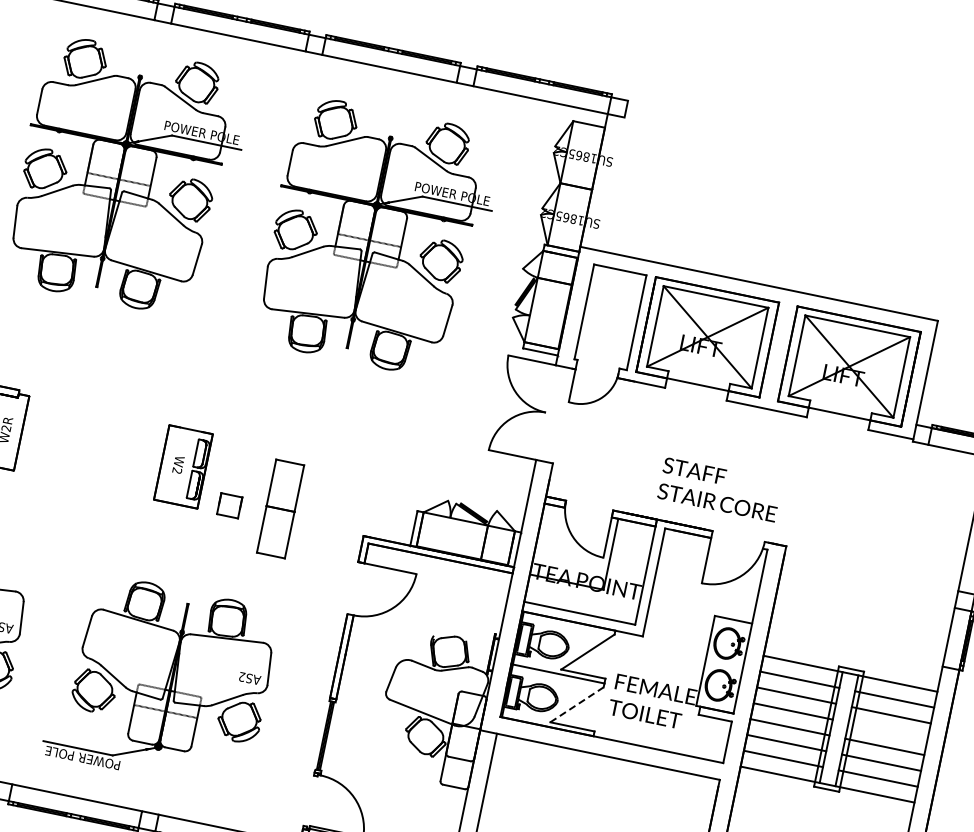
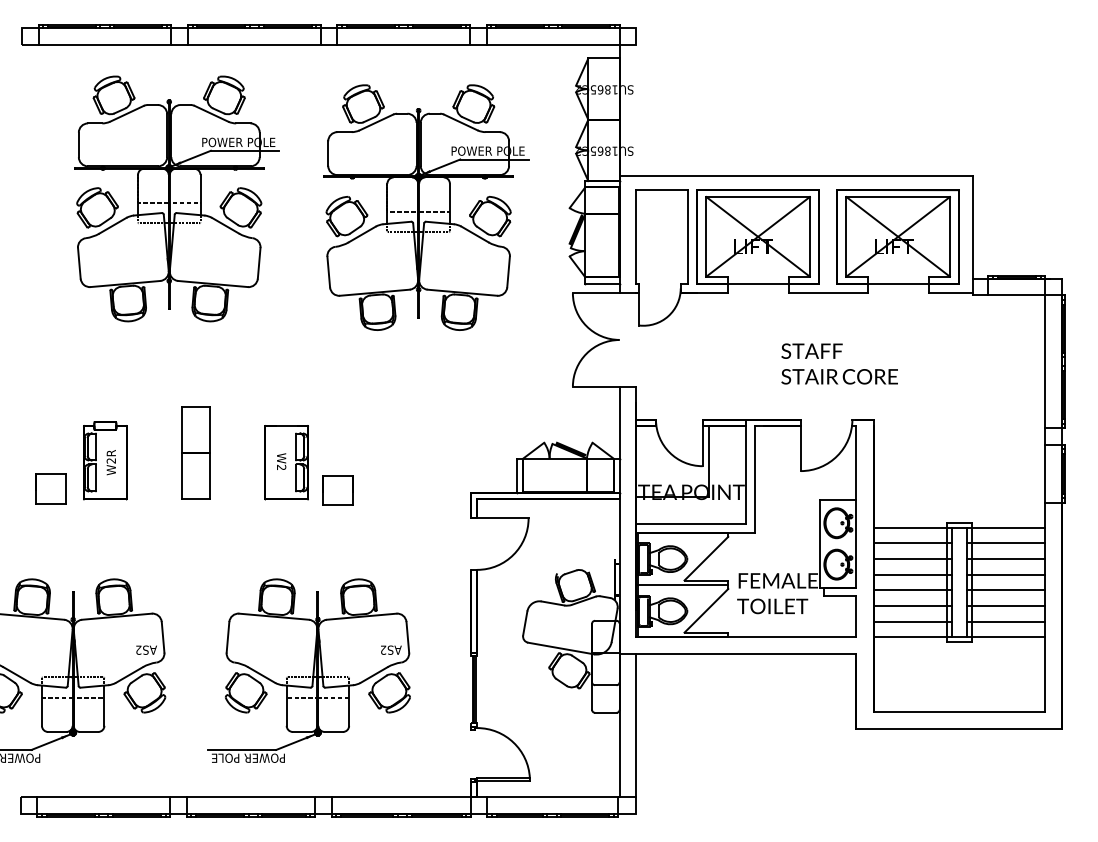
text: (719, 489) -> (839, 363), moved
part: (228, 505) -> (337, 490), size x1.43
part: (280, 507) -> (195, 452), moved
line: (577, 704) -> (706, 610), dashed -> solid
line: (888, 730) -> (1006, 574), added

